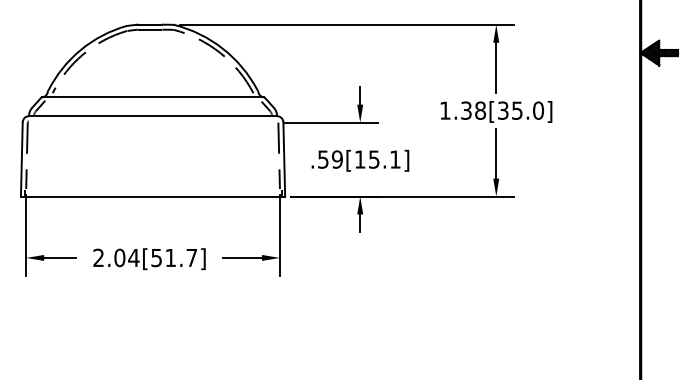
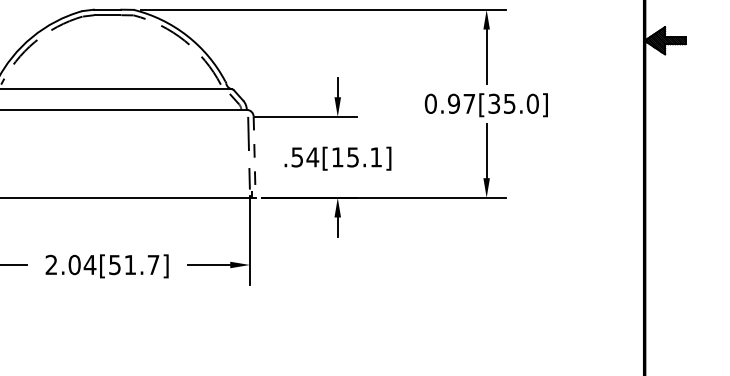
text: (462, 110) -> (449, 103), 1.38[35.0] -> 0.97[35.0]
text: (337, 159) -> (312, 157), .59[15.1] -> .54[15.1]
line: (284, 160) -> (254, 158), solid -> dashed

